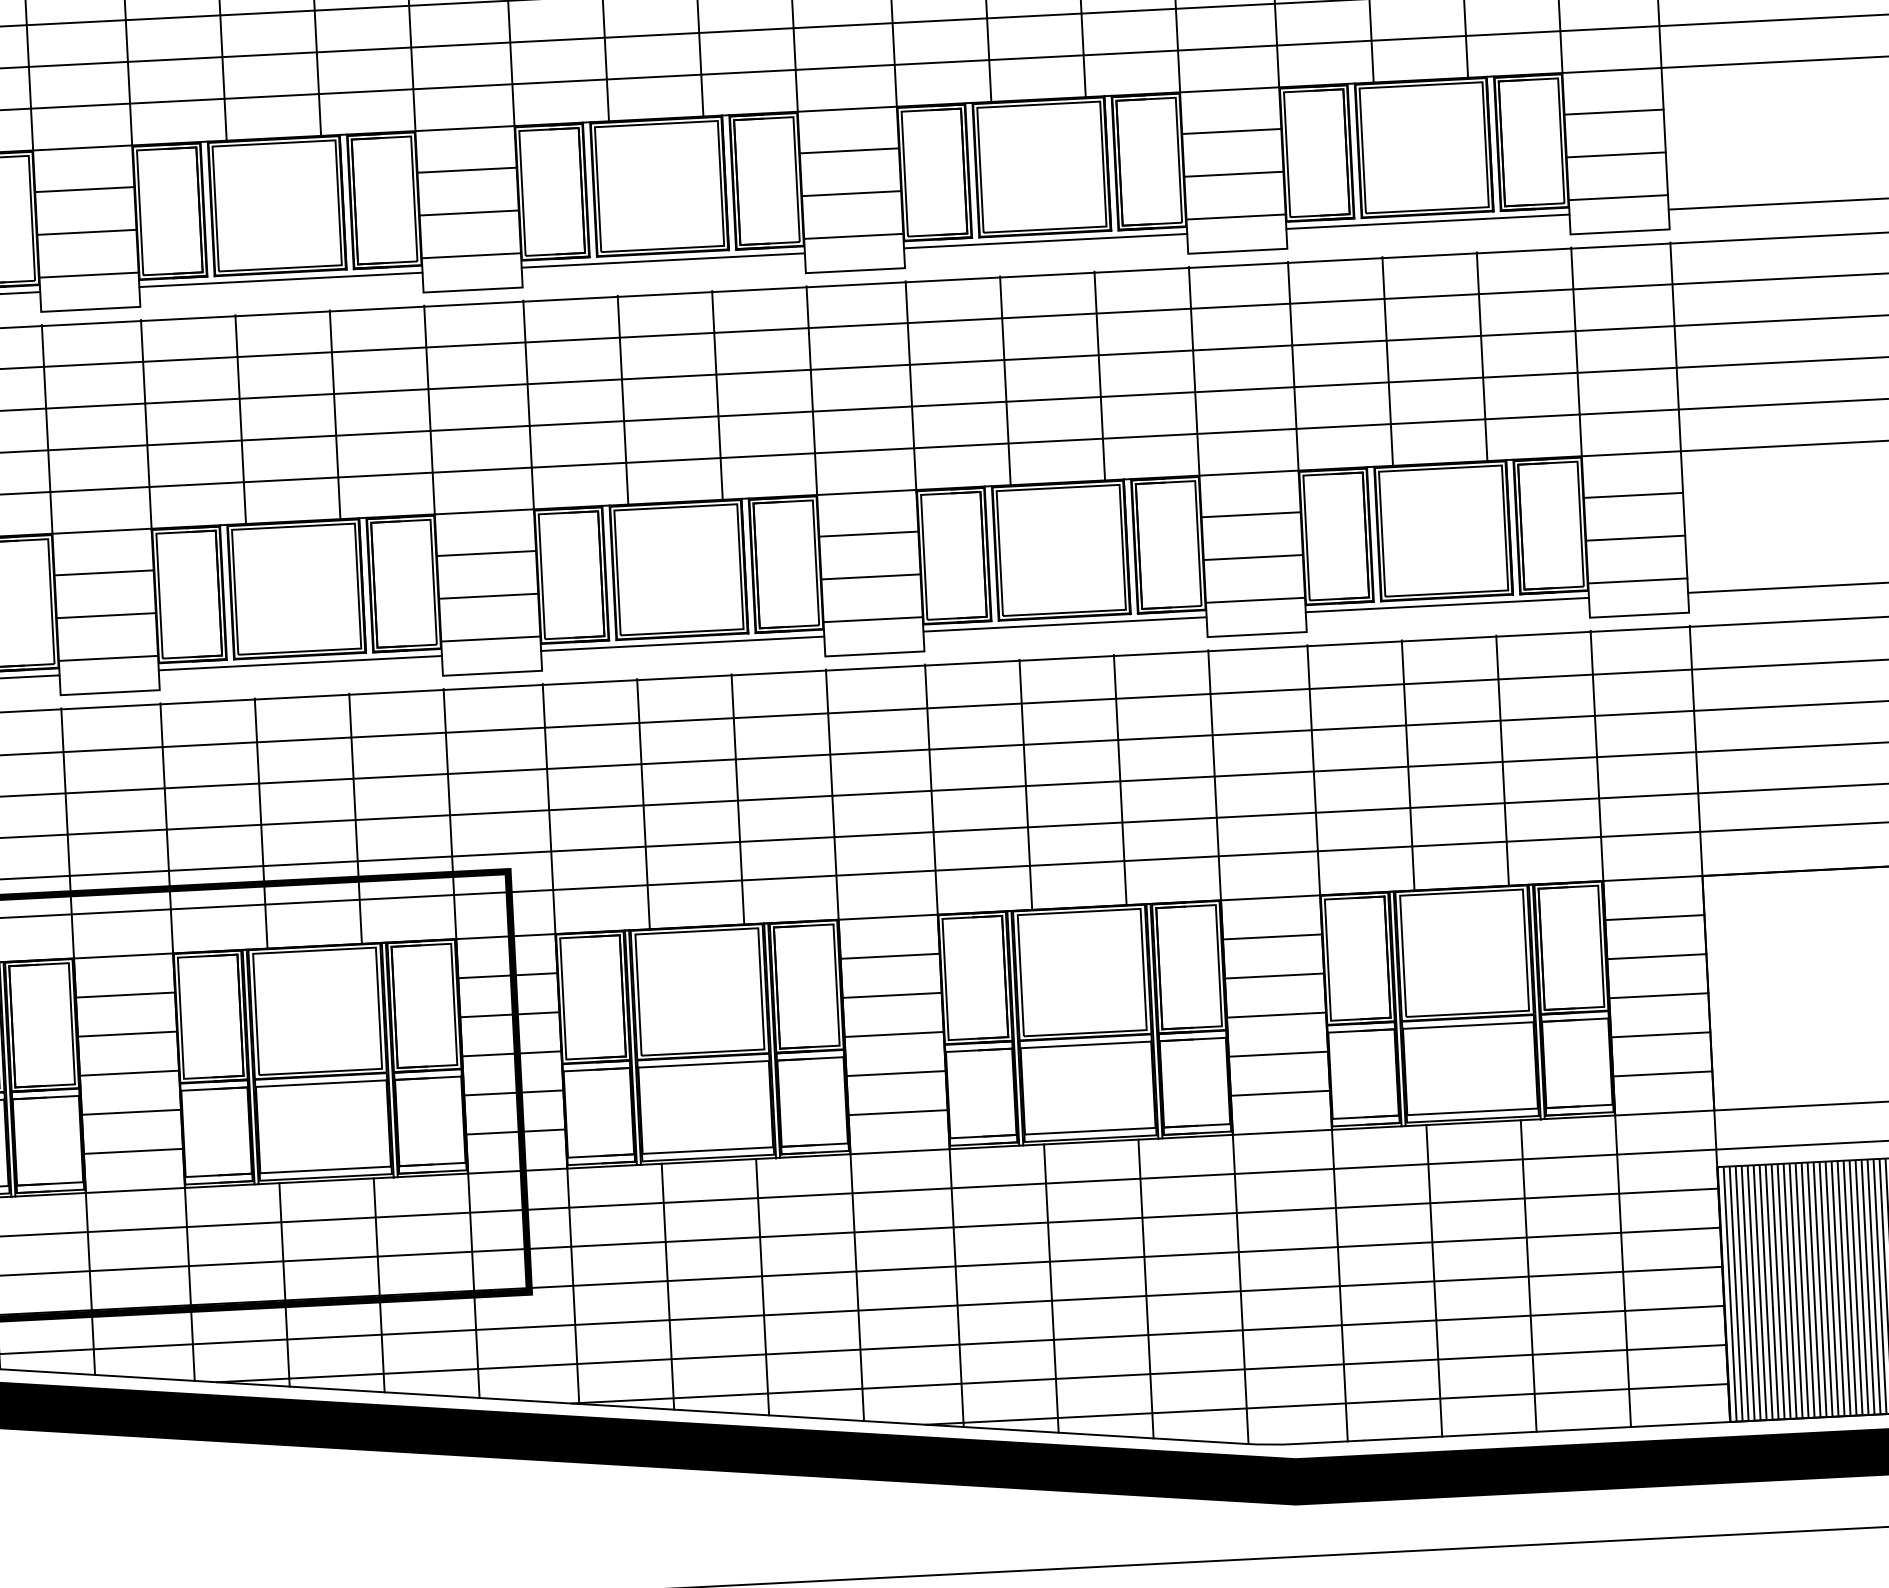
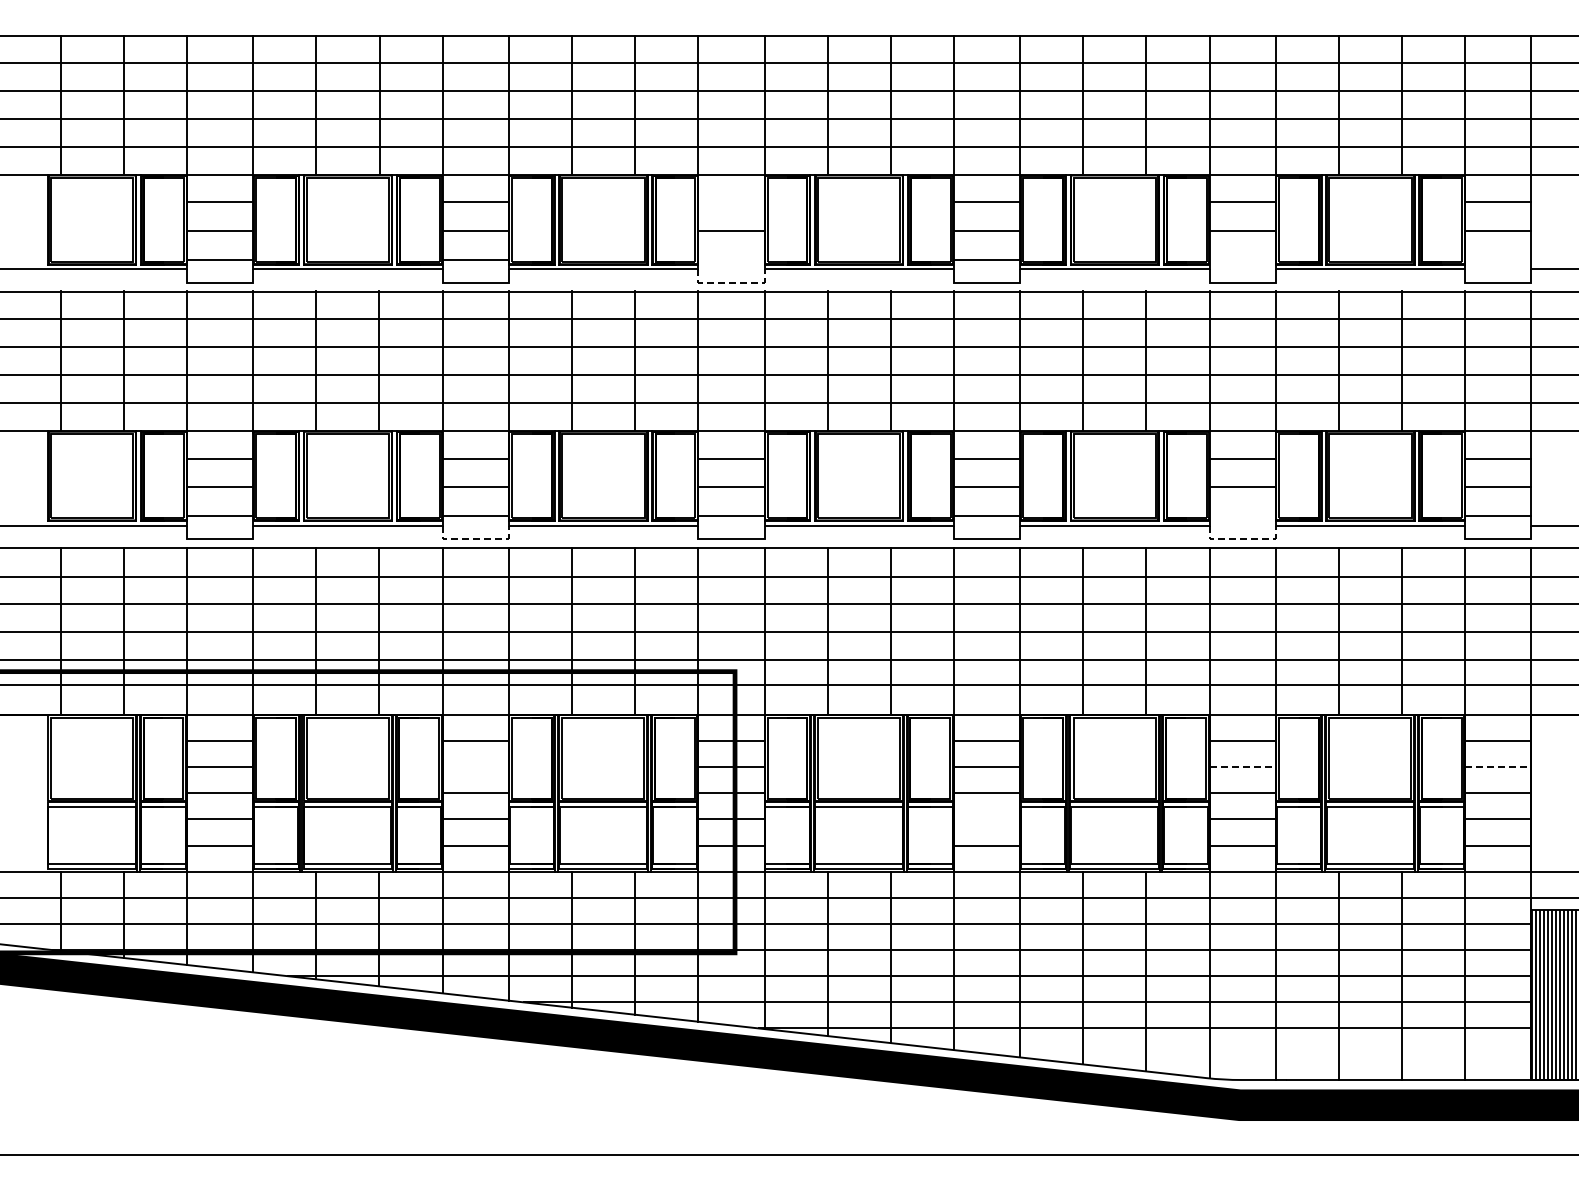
line: (467, 170) -> (731, 202), removed
line: (1618, 197) -> (1498, 259), removed
line: (1235, 216) -> (1242, 259), removed
line: (471, 255) -> (731, 259), removed
line: (473, 289) -> (731, 282), solid -> dashed
line: (1255, 599) -> (1242, 515), removed
line: (1258, 633) -> (1243, 538), solid -> dashed
line: (111, 692) -> (476, 538), solid -> dashed
line: (1657, 957) -> (1498, 767), solid -> dashed
line: (1275, 976) -> (1243, 767), solid -> dashed
line: (127, 1034) -> (475, 767), removed
line: (895, 1073) -> (986, 819), removed
line: (1325, 1404) -> (1262, 1054), removed

